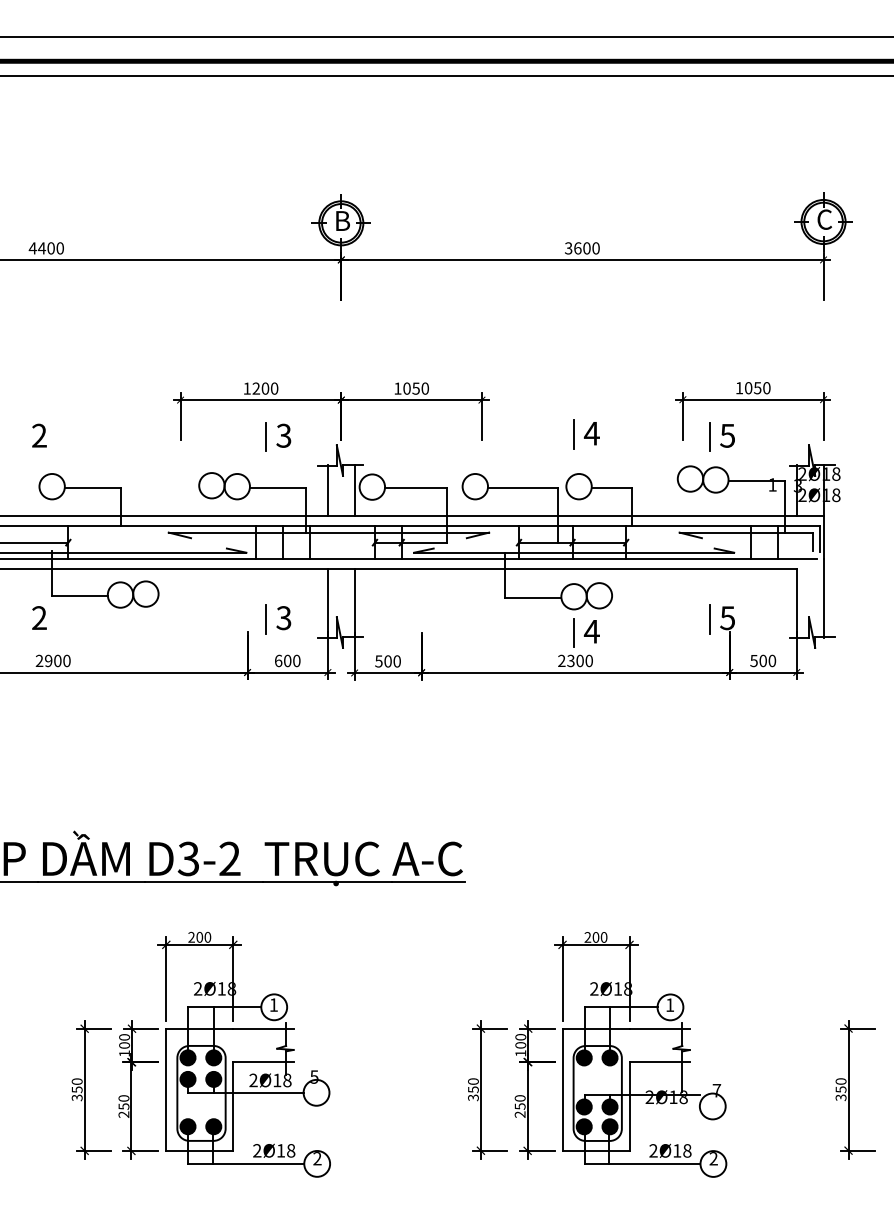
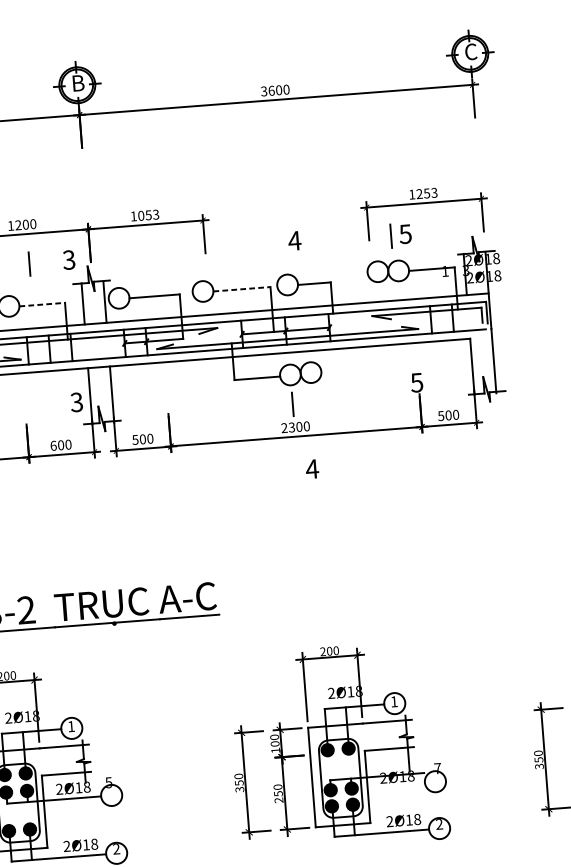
text: (424, 388) -> (155, 214), 1050 -> 1053
text: (757, 388) -> (426, 193), 1050 -> 1253
line: (574, 434) -> (280, 242), removed
text: (283, 435) -> (68, 259), moved
line: (277, 487) -> (41, 304), solid -> dashed
line: (523, 487) -> (242, 289), solid -> dashed
line: (266, 618) -> (41, 412), removed
text: (283, 618) -> (76, 402), moved
line: (709, 618) -> (402, 384), removed
text: (591, 631) -> (311, 469), moved

